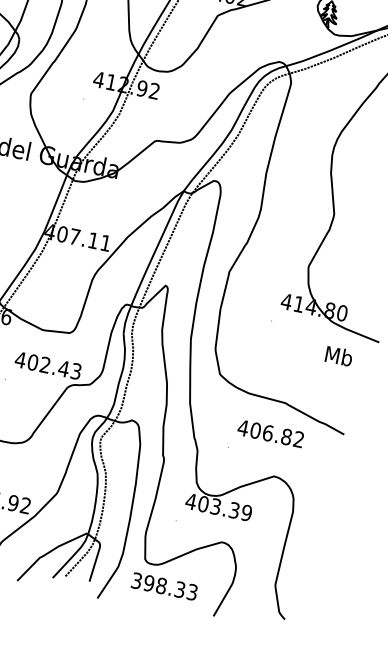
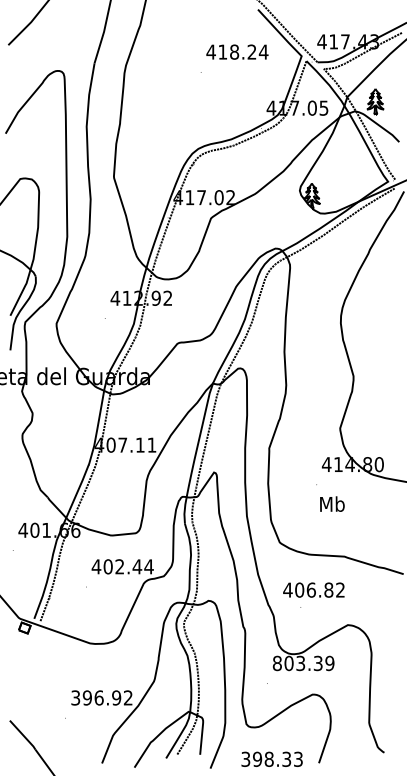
text: (339, 355) -> (332, 503), moved
text: (75, 370) -> (148, 566), 402.43 -> 402.44
text: (270, 433) -> (313, 589), moved
text: (191, 501) -> (277, 663), 403.39 -> 803.39
text: (164, 585) -> (271, 758), moved

